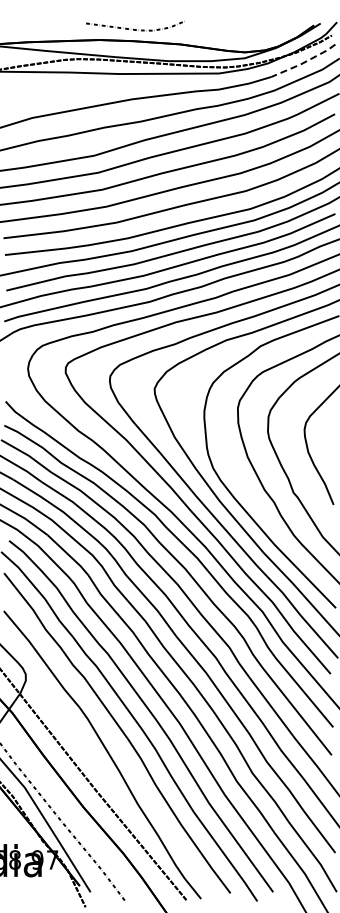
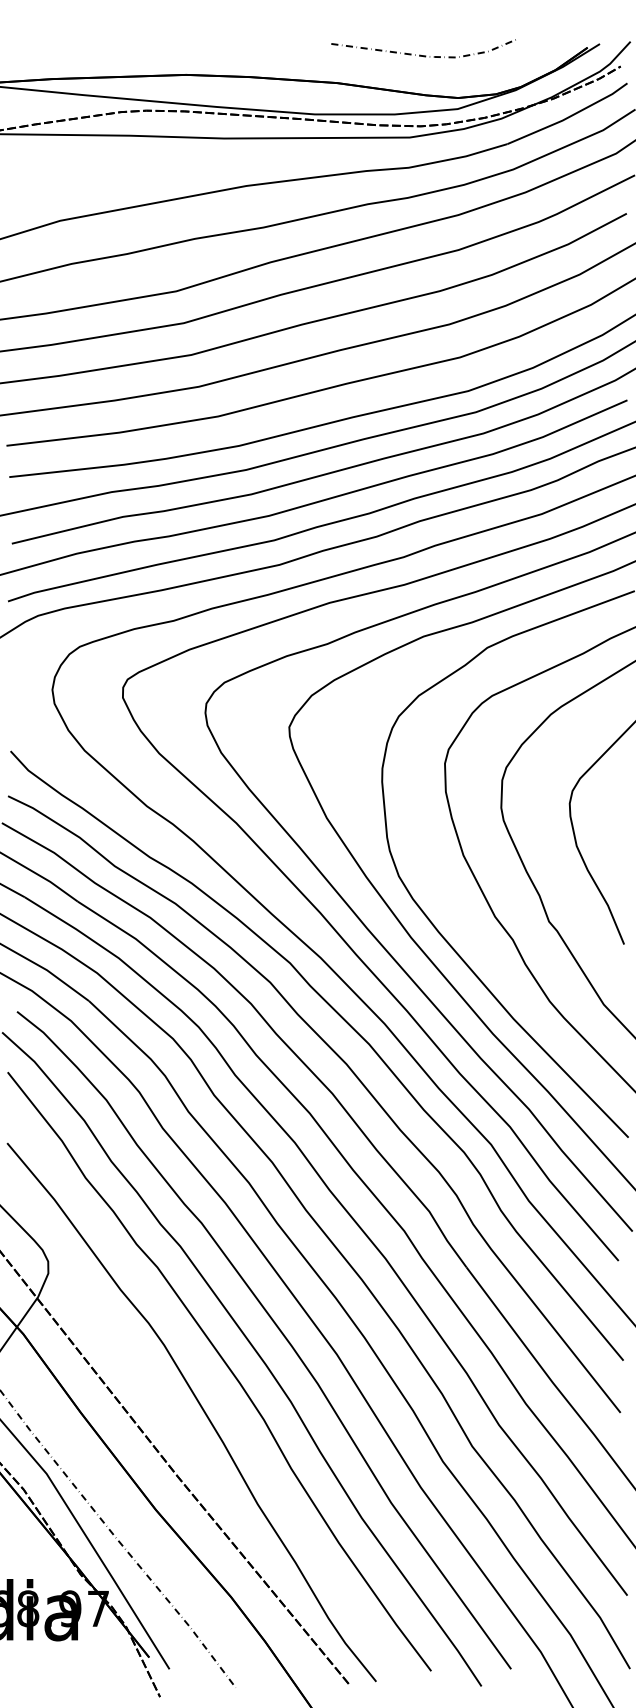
curve: (133, 28) -> (419, 53), moved
line: (304, 62) -> (569, 116), dashed -> solid

